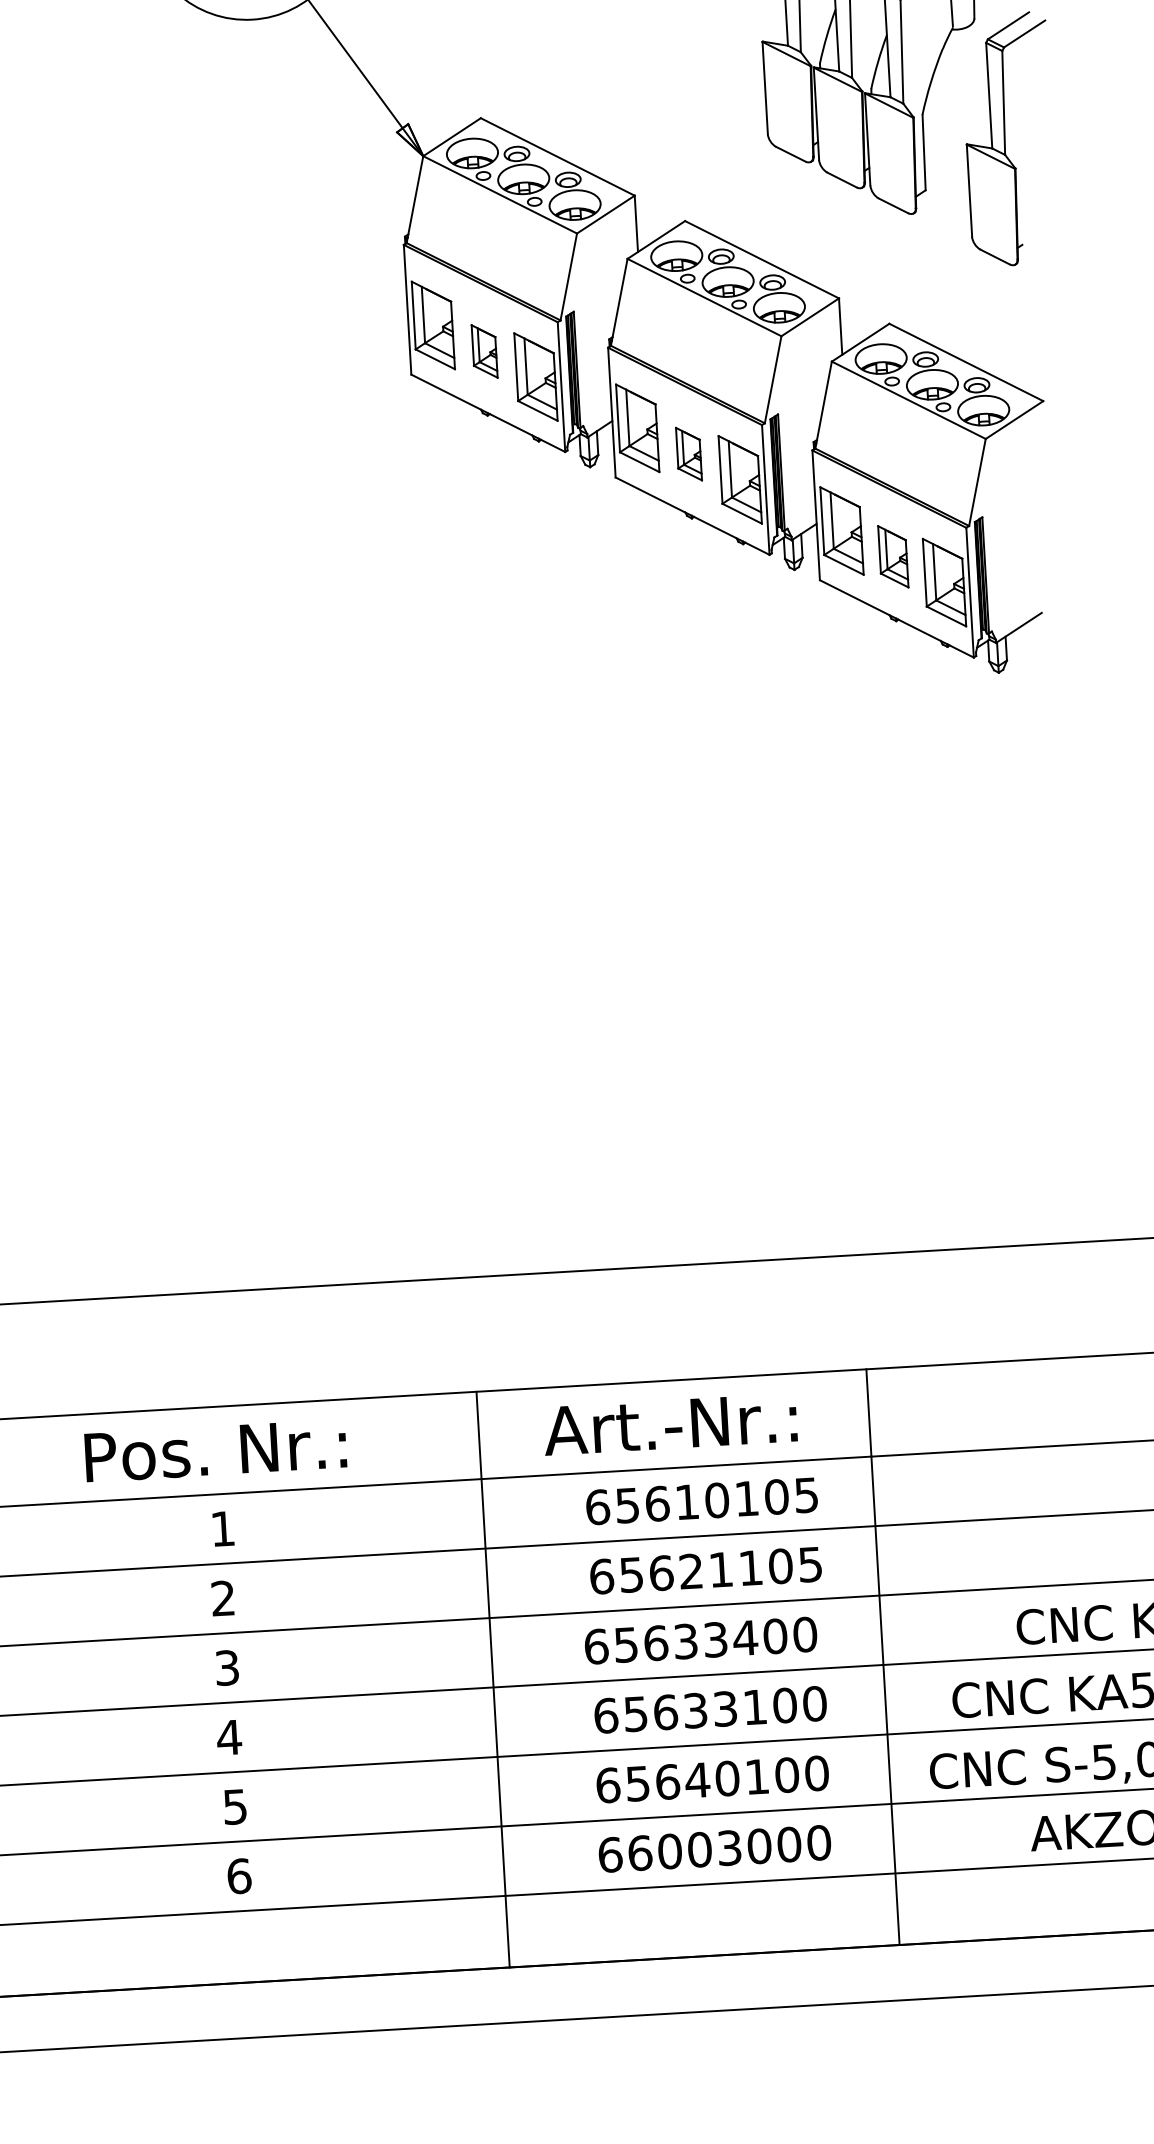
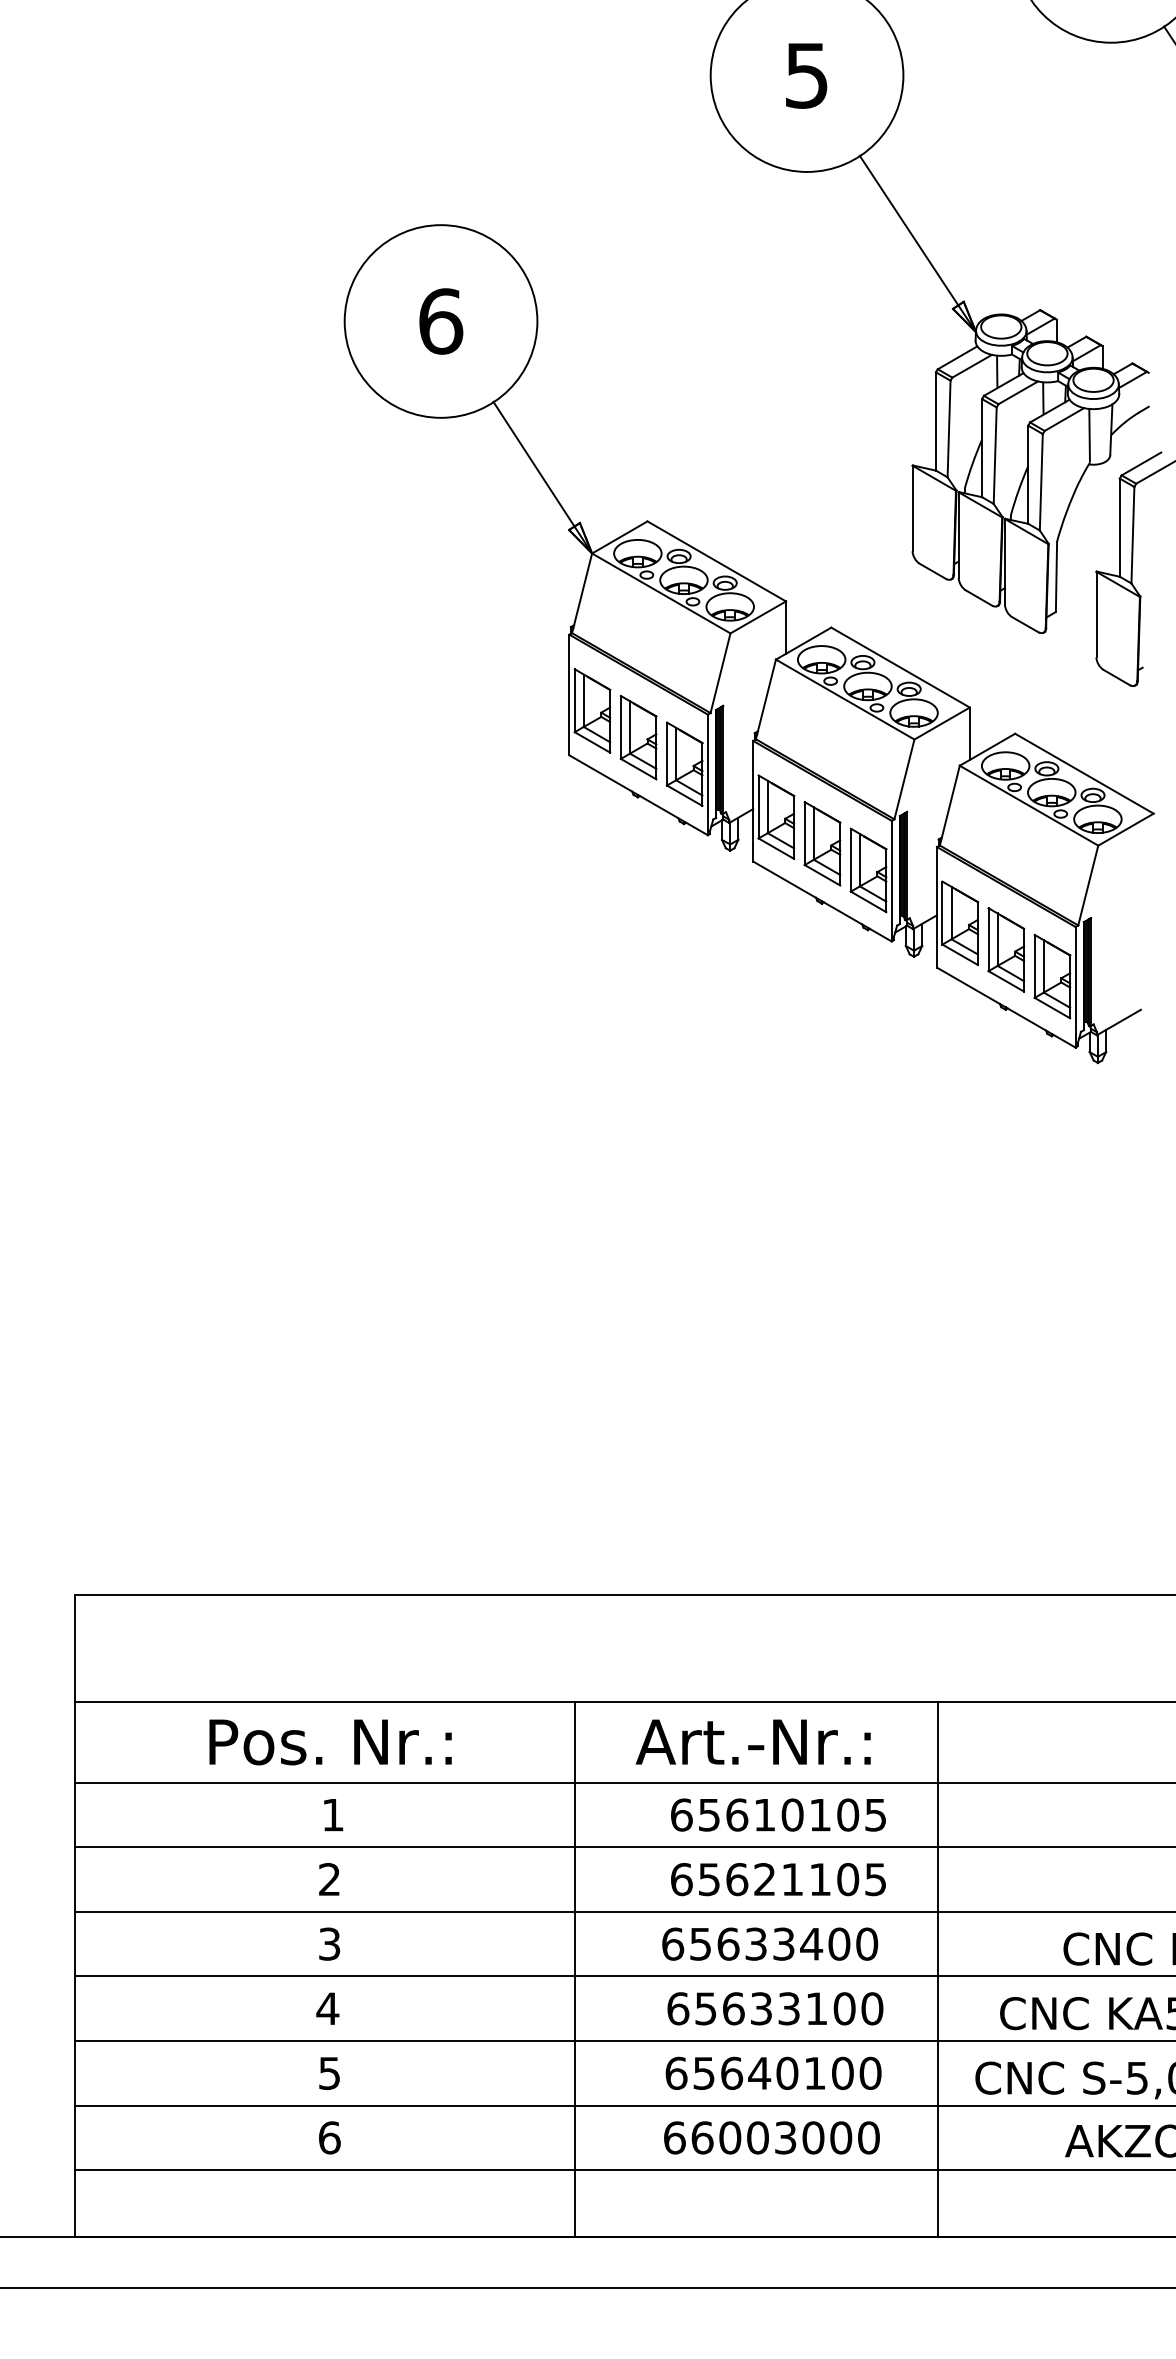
part: (484, 351) -> (638, 737), size x1.67
part: (689, 453) -> (822, 843), size x1.67
part: (893, 556) -> (1006, 949), size x1.43

